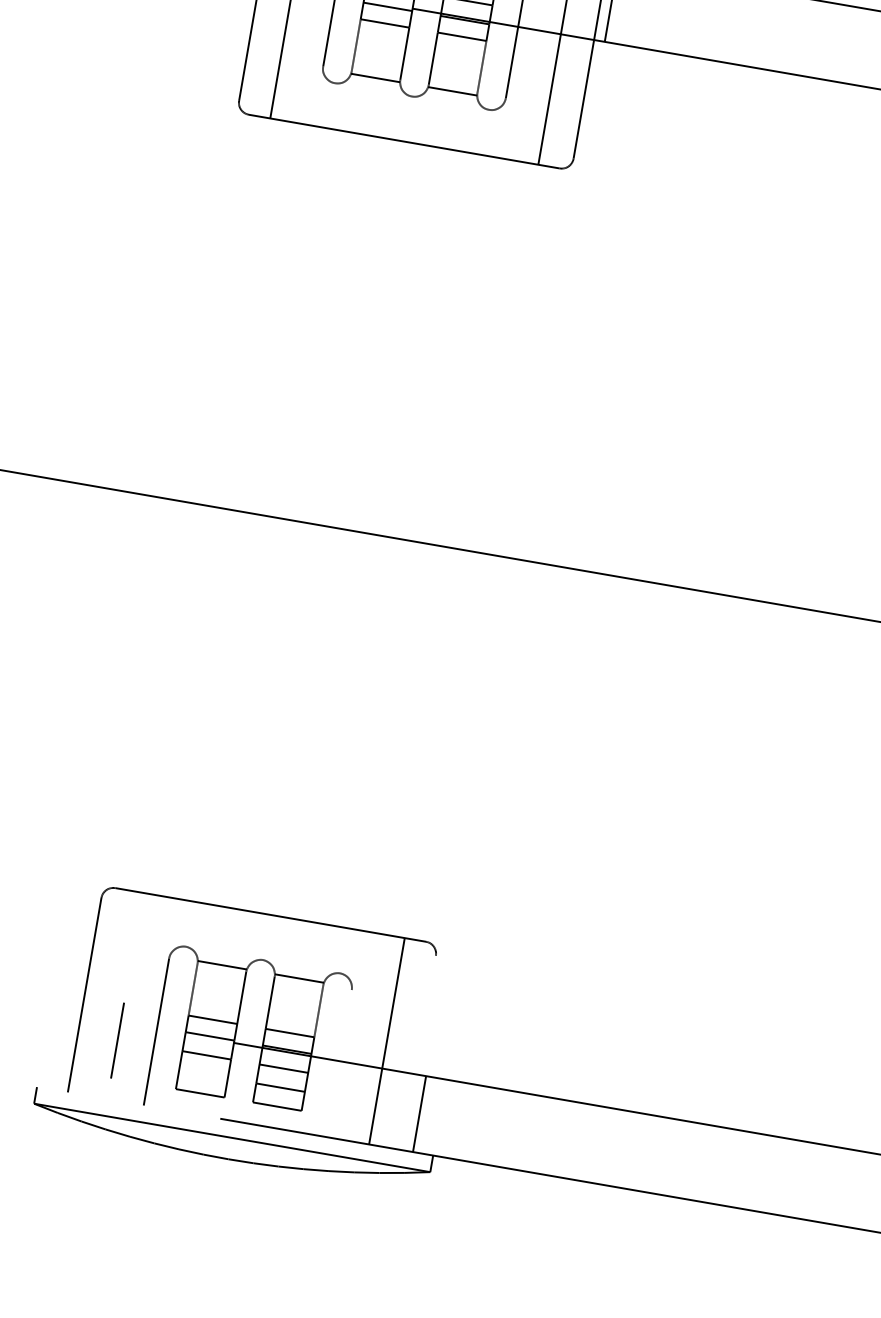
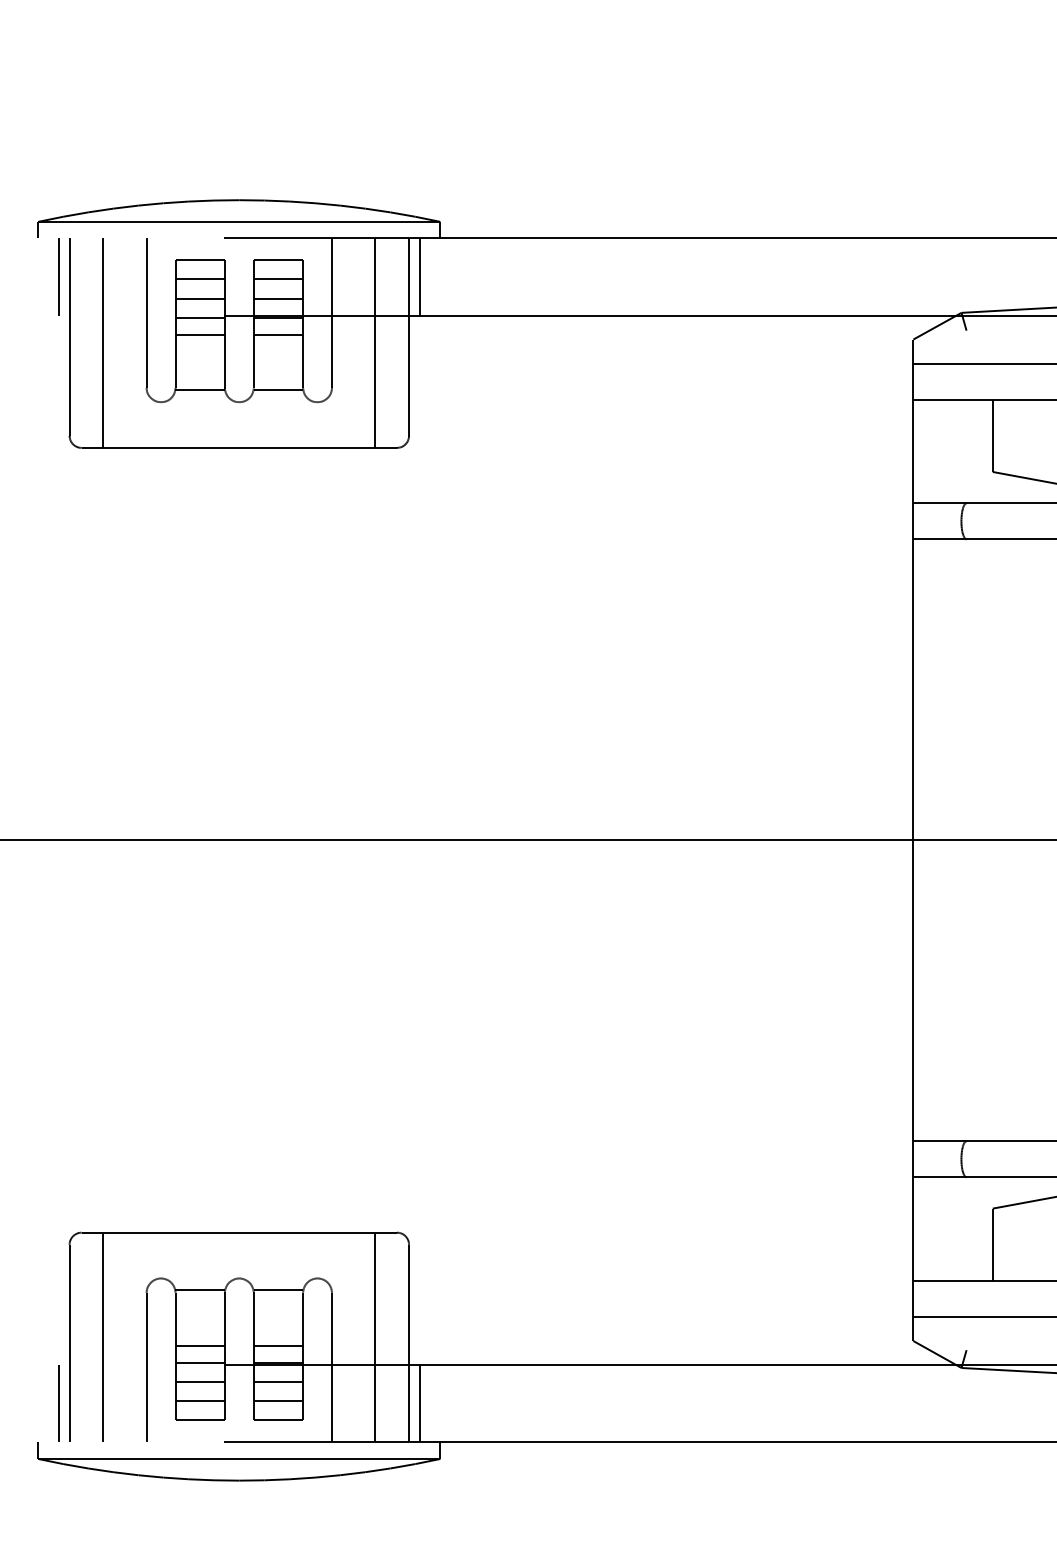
line: (119, 995) -> (103, 1337), added
line: (117, 1040) -> (58, 1403), moved
line: (419, 1053) -> (409, 1343), added
line: (339, 1063) -> (332, 1367), added
line: (202, 1074) -> (199, 1401), added

